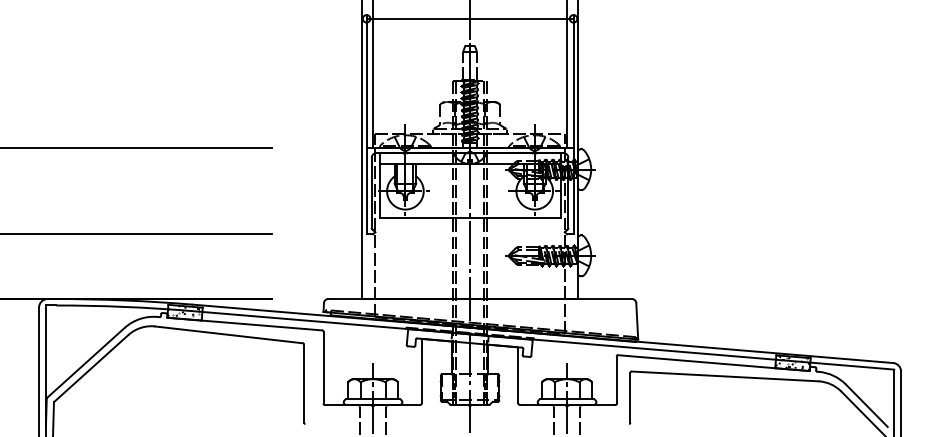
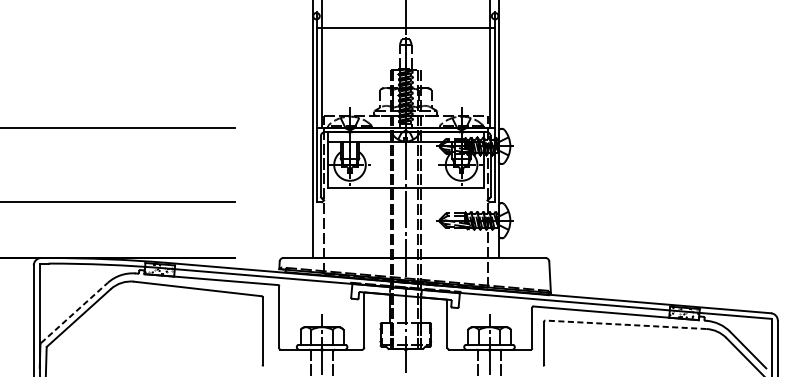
line: (469, 18) -> (405, 27), moved
line: (86, 362) -> (74, 312), solid -> dashed
line: (725, 376) -> (626, 324), solid -> dashed

